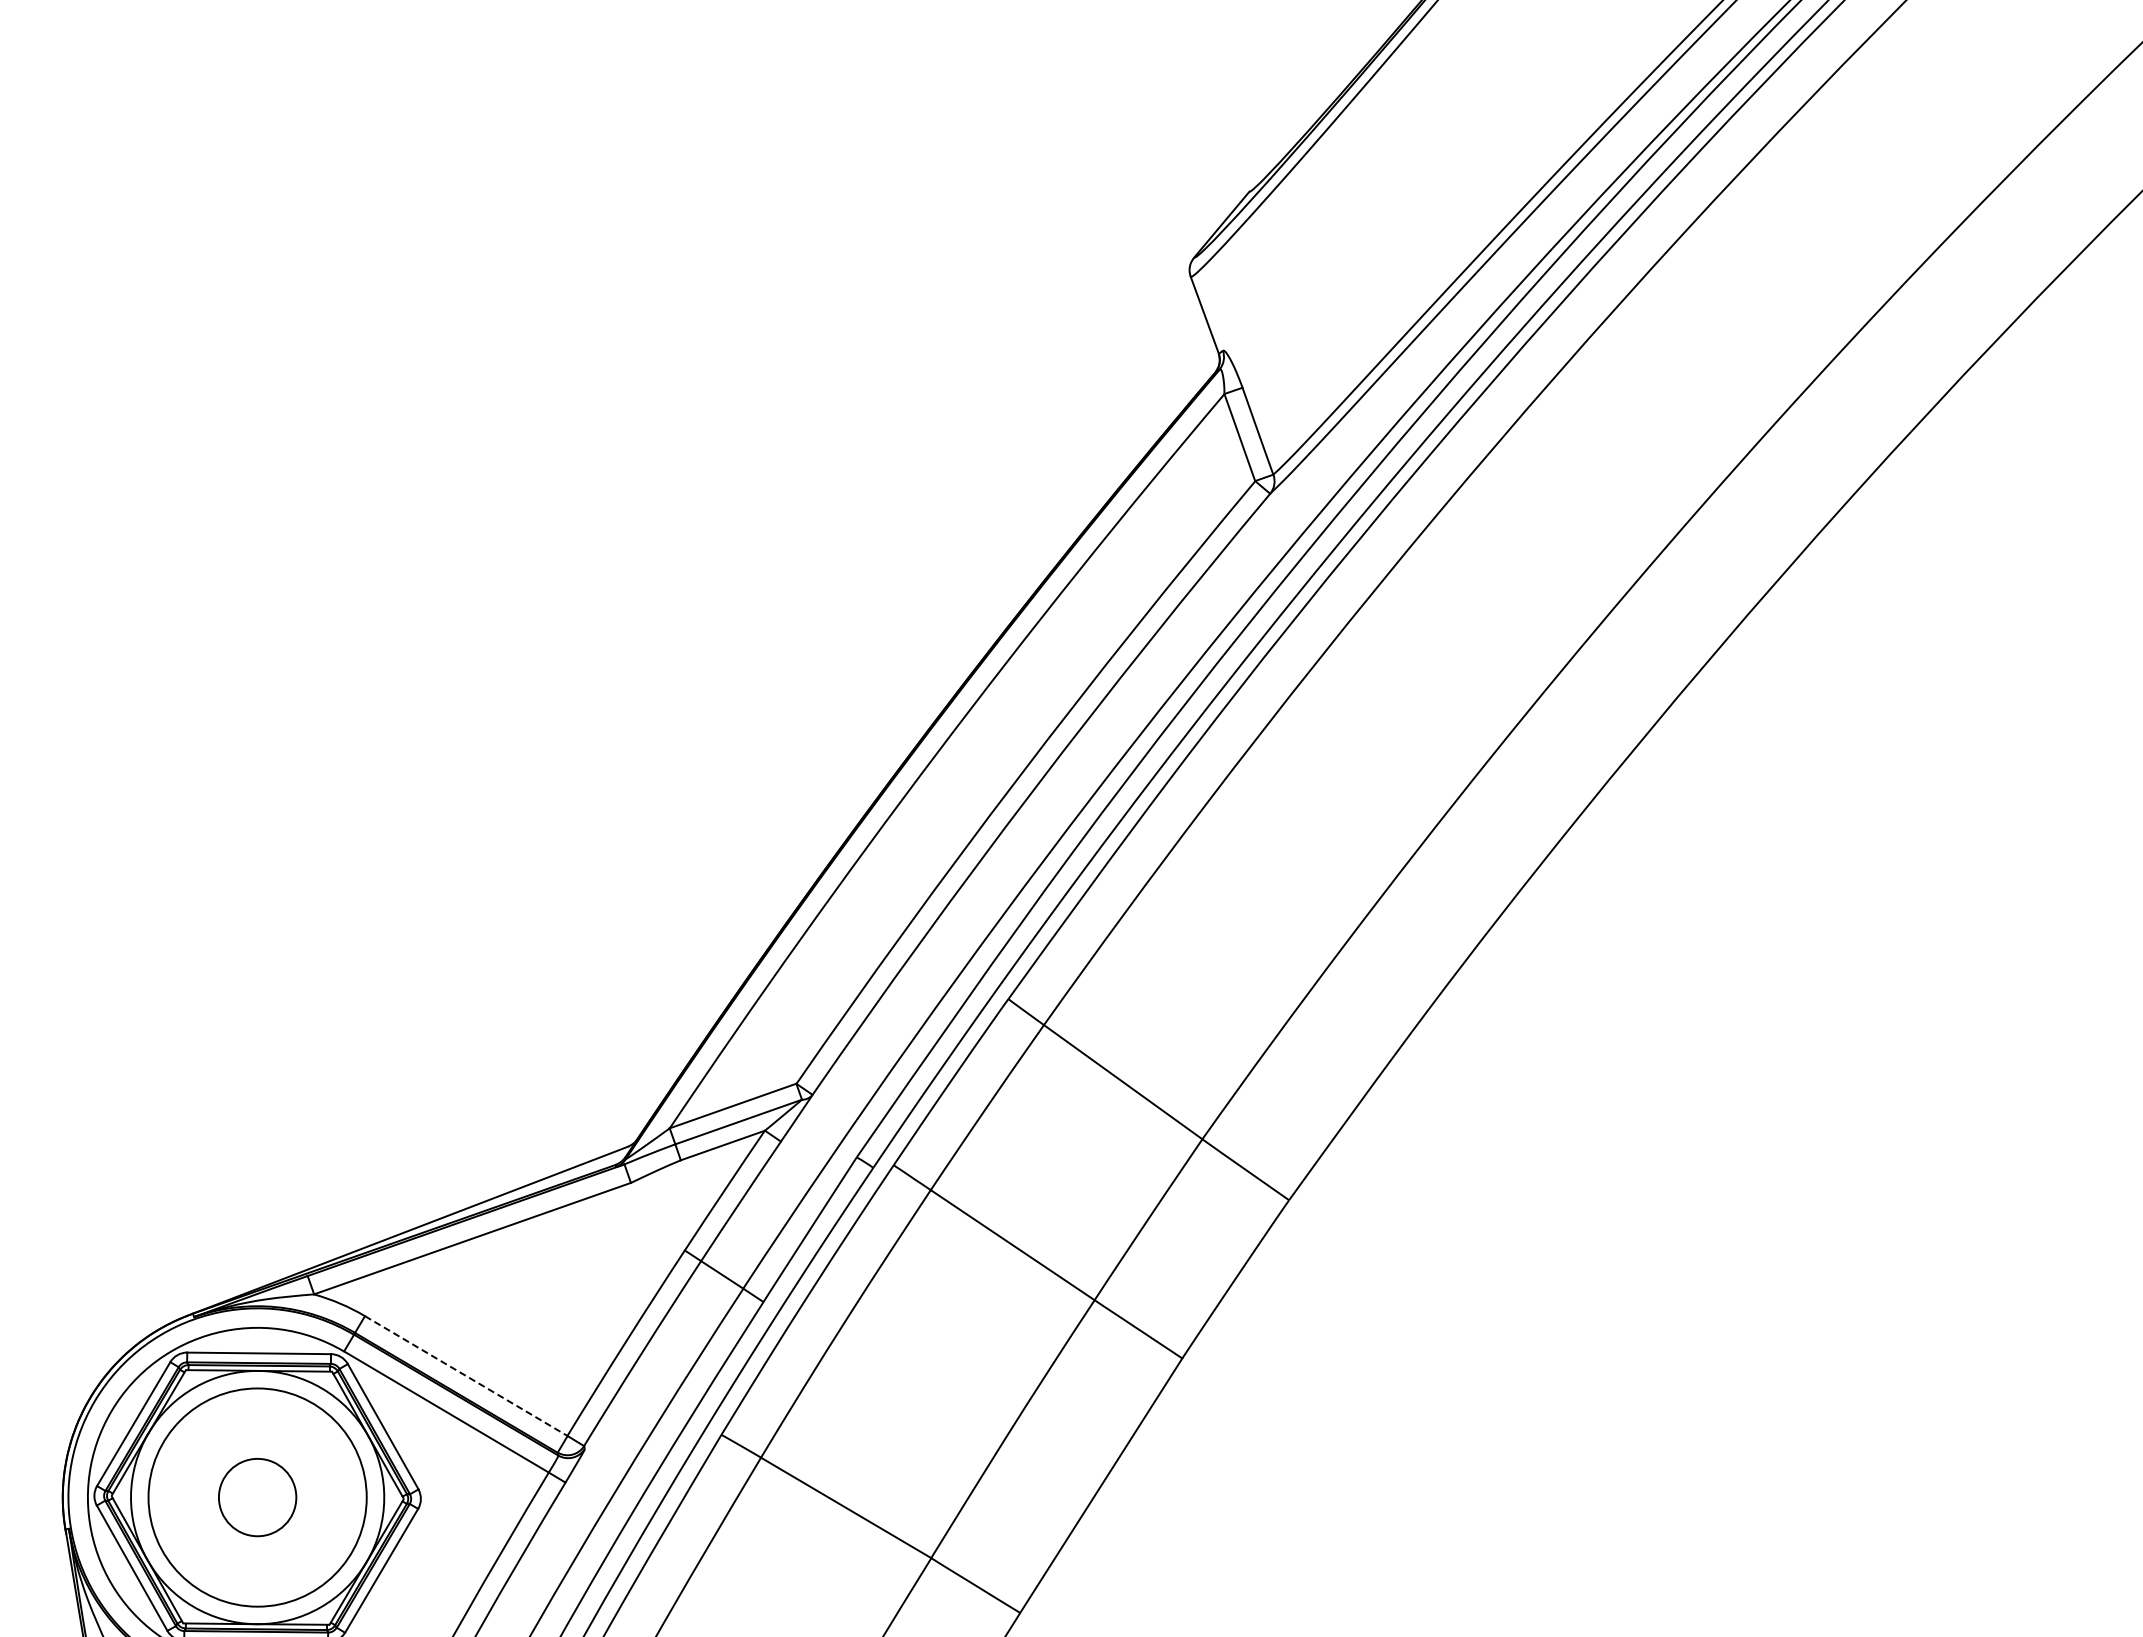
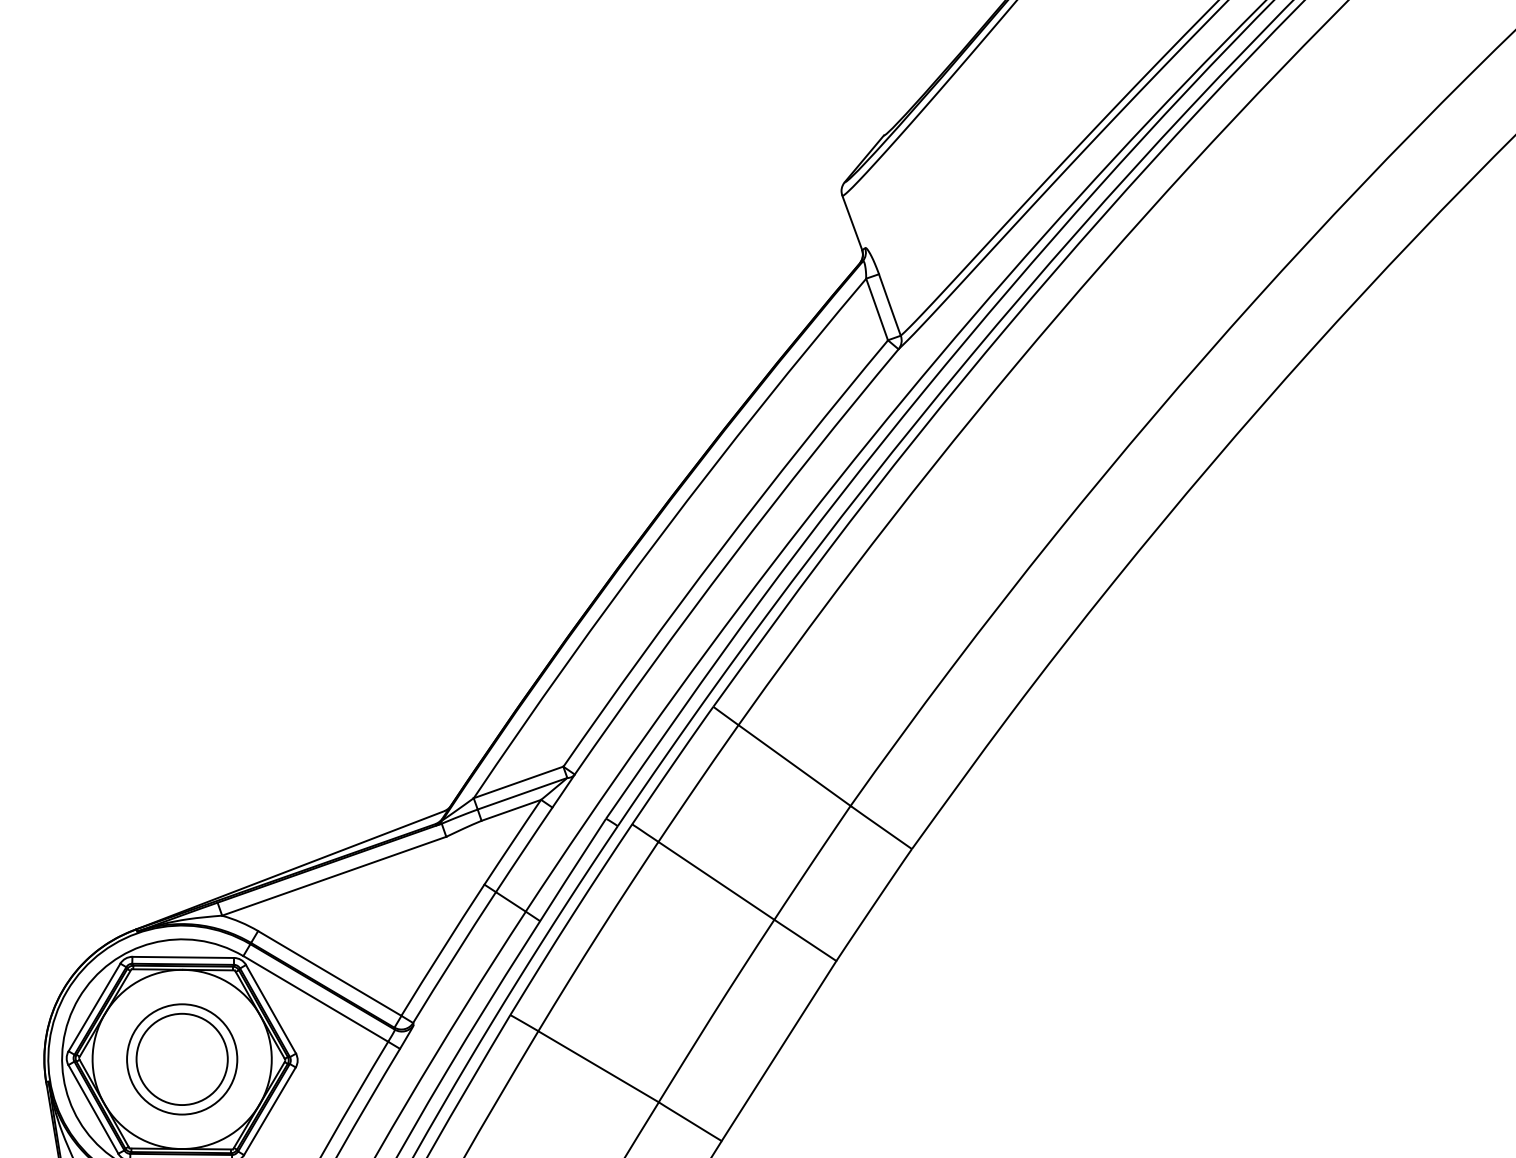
line: (466, 1376) -> (329, 973), dashed -> solid
circle: (257, 1497) -> (182, 1059), size x0.71
circle: (257, 1497) -> (182, 1059), size x1.67

